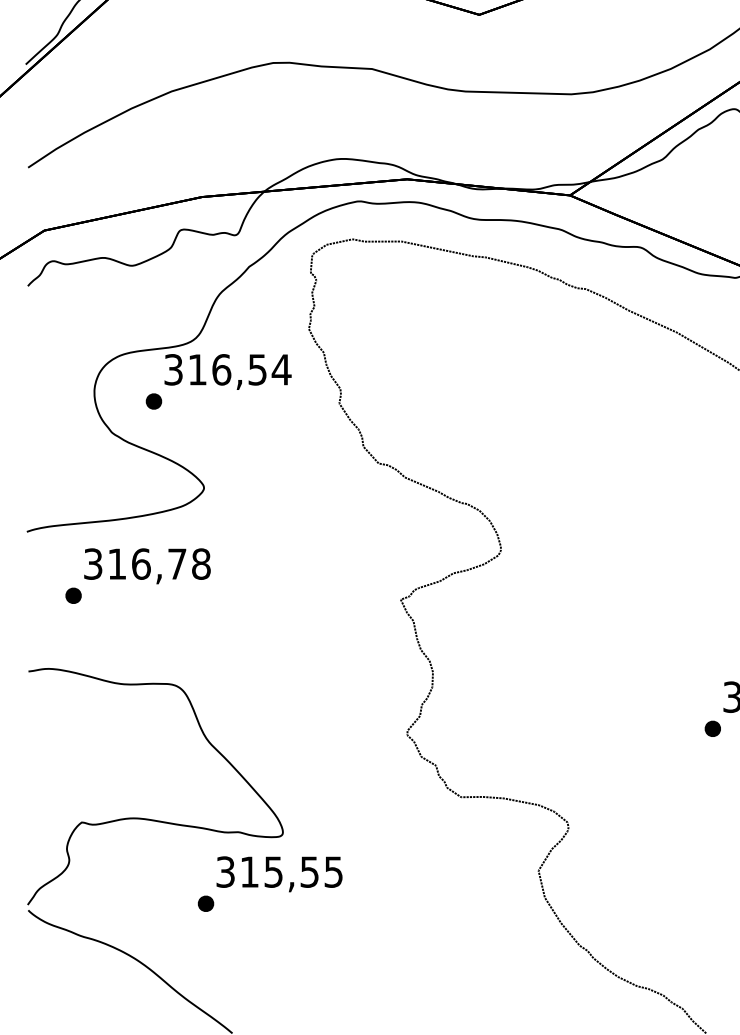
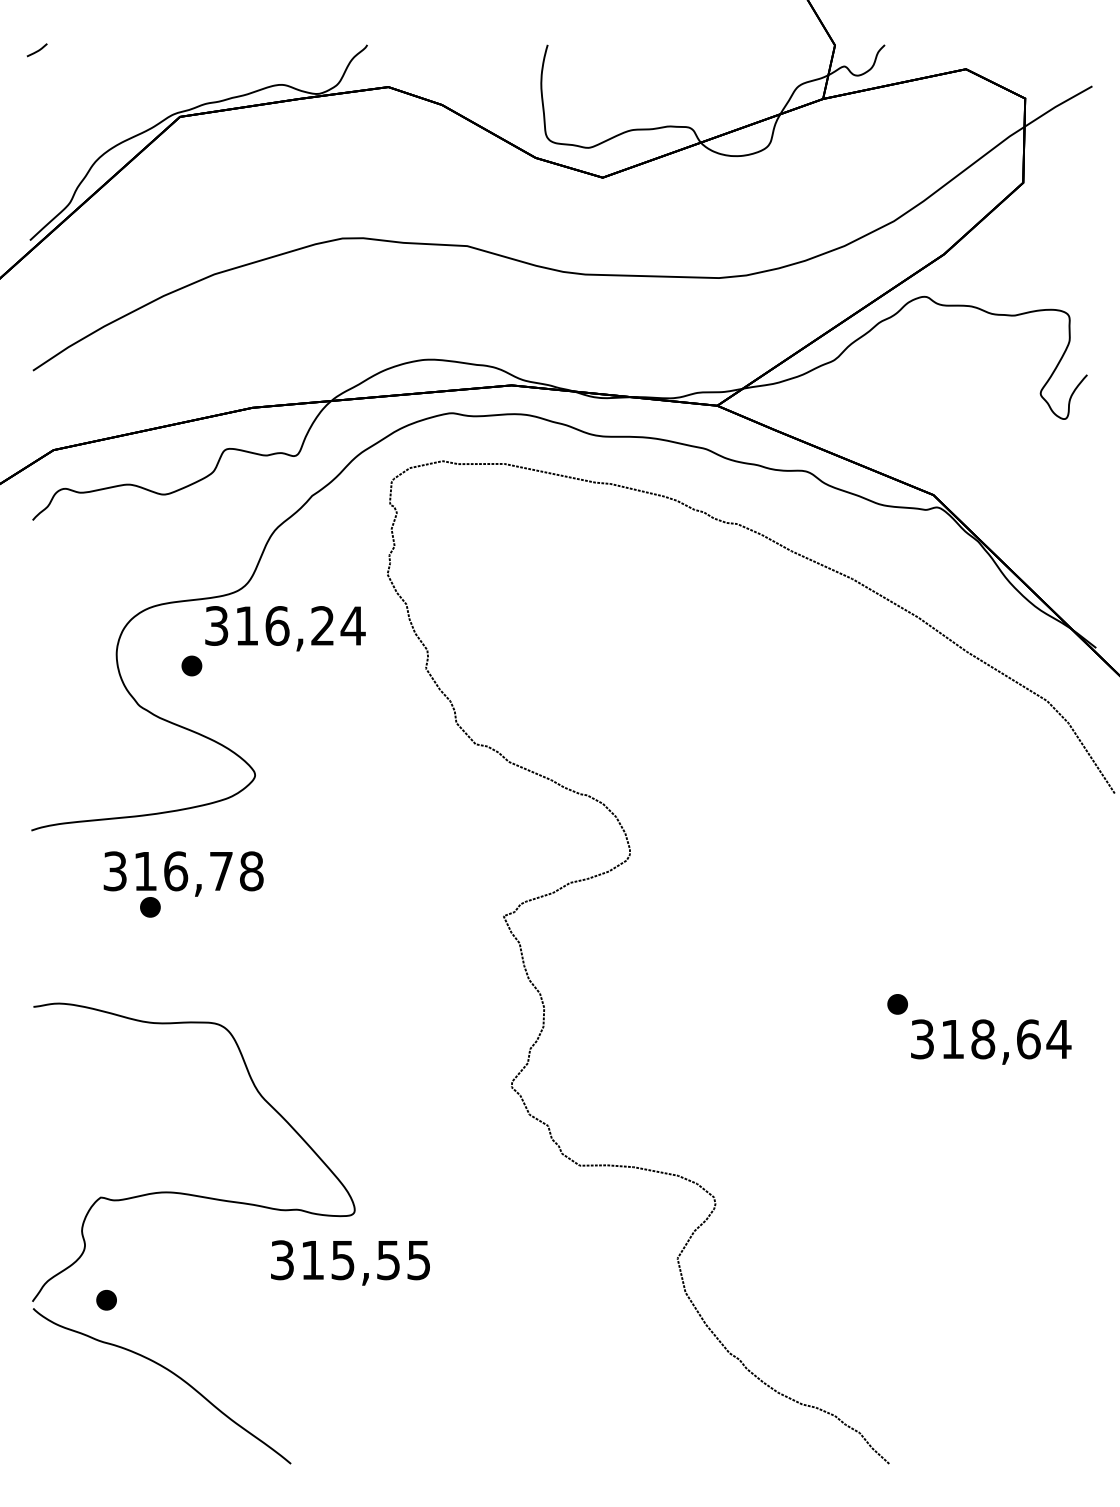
text: (257, 369) -> (322, 625), 316,54 -> 316,24
part: (73, 595) -> (150, 907), moved
part: (712, 728) -> (897, 1004), moved
part: (205, 903) -> (106, 1300), moved

